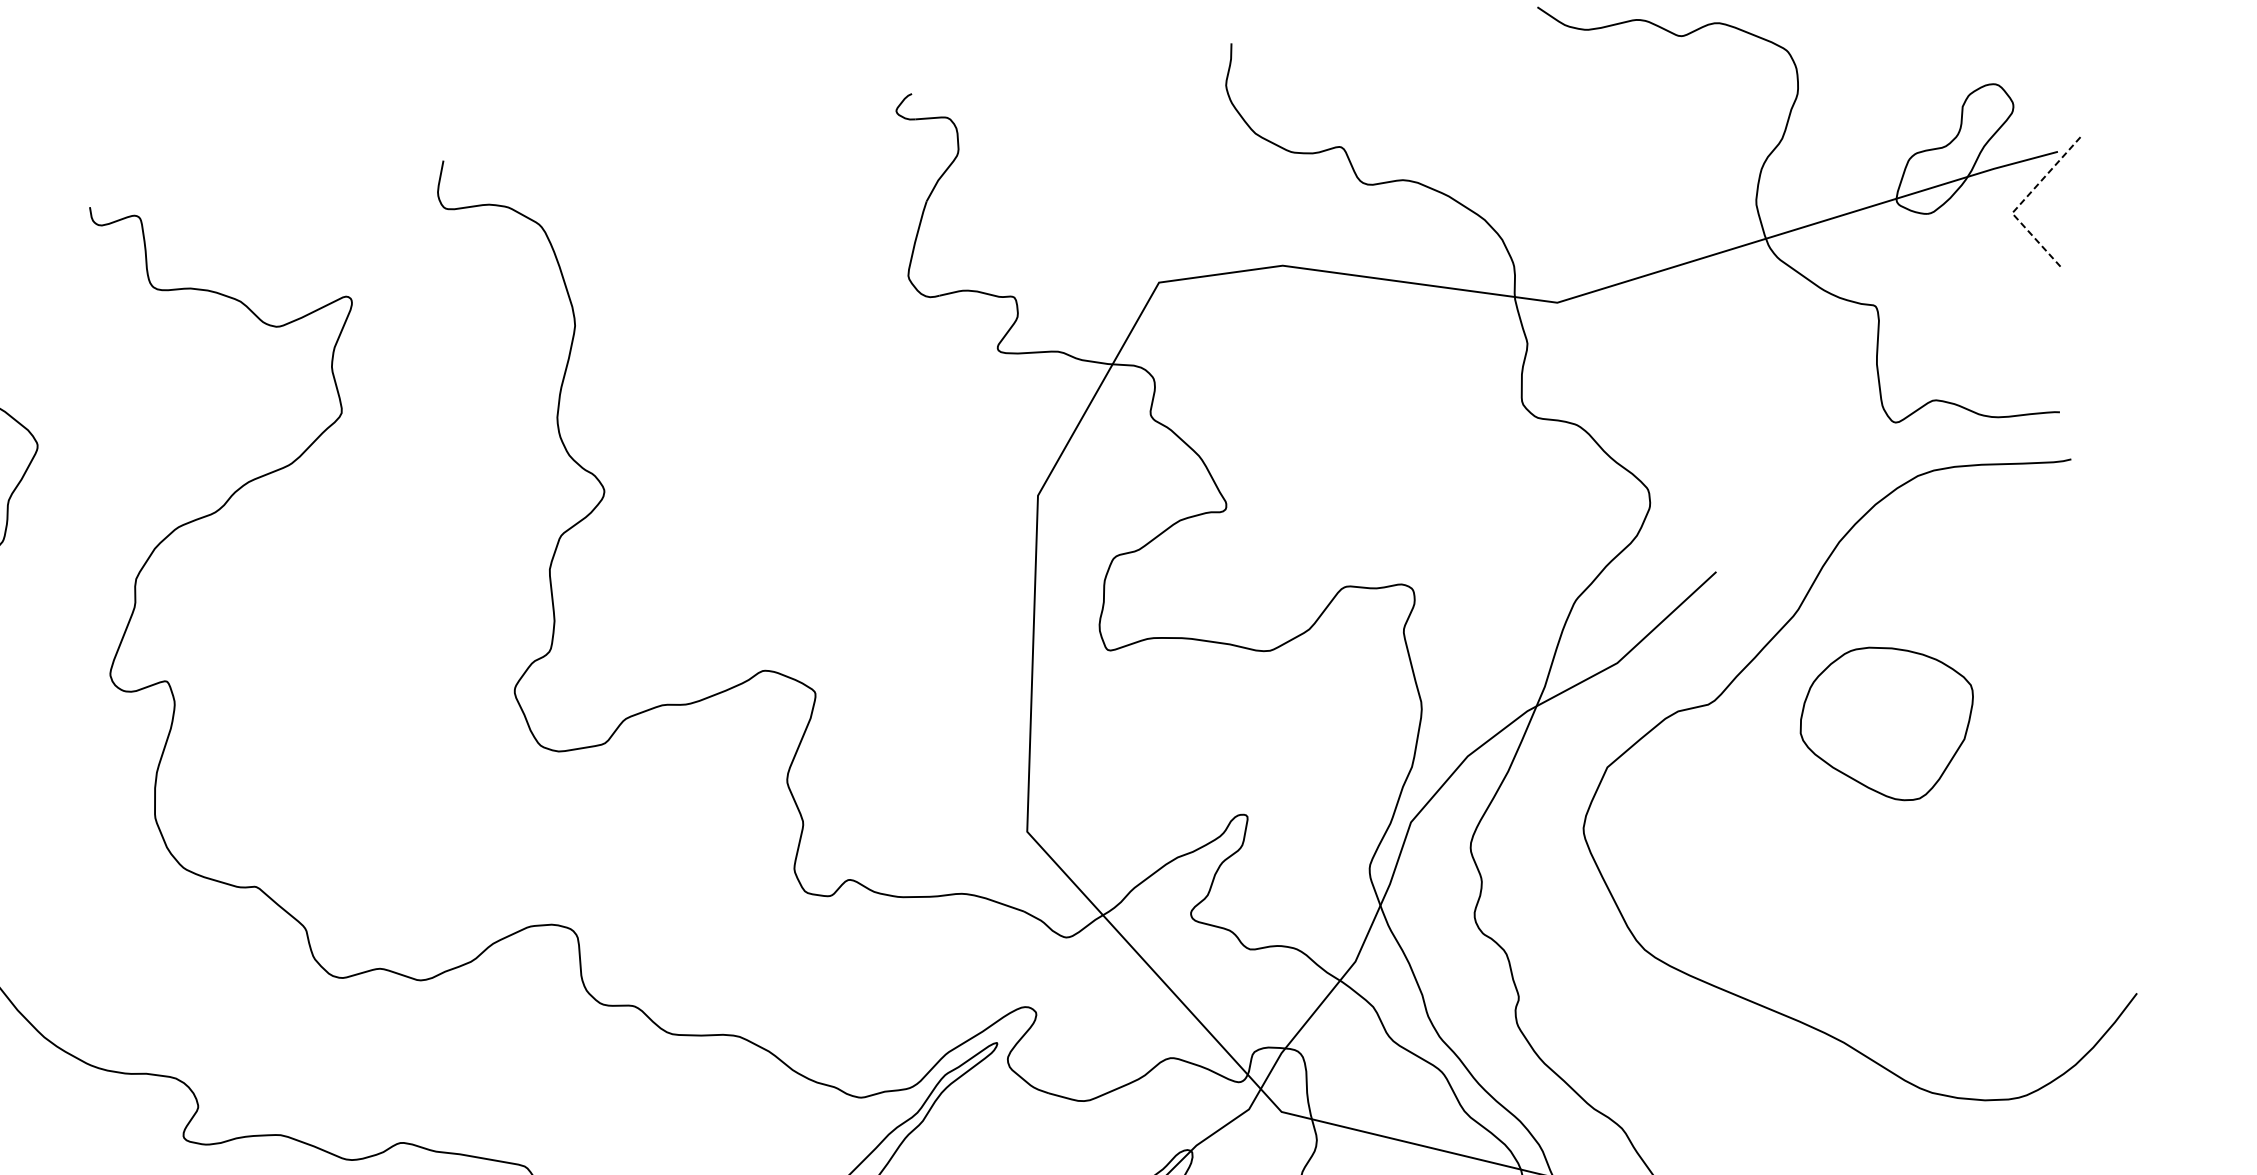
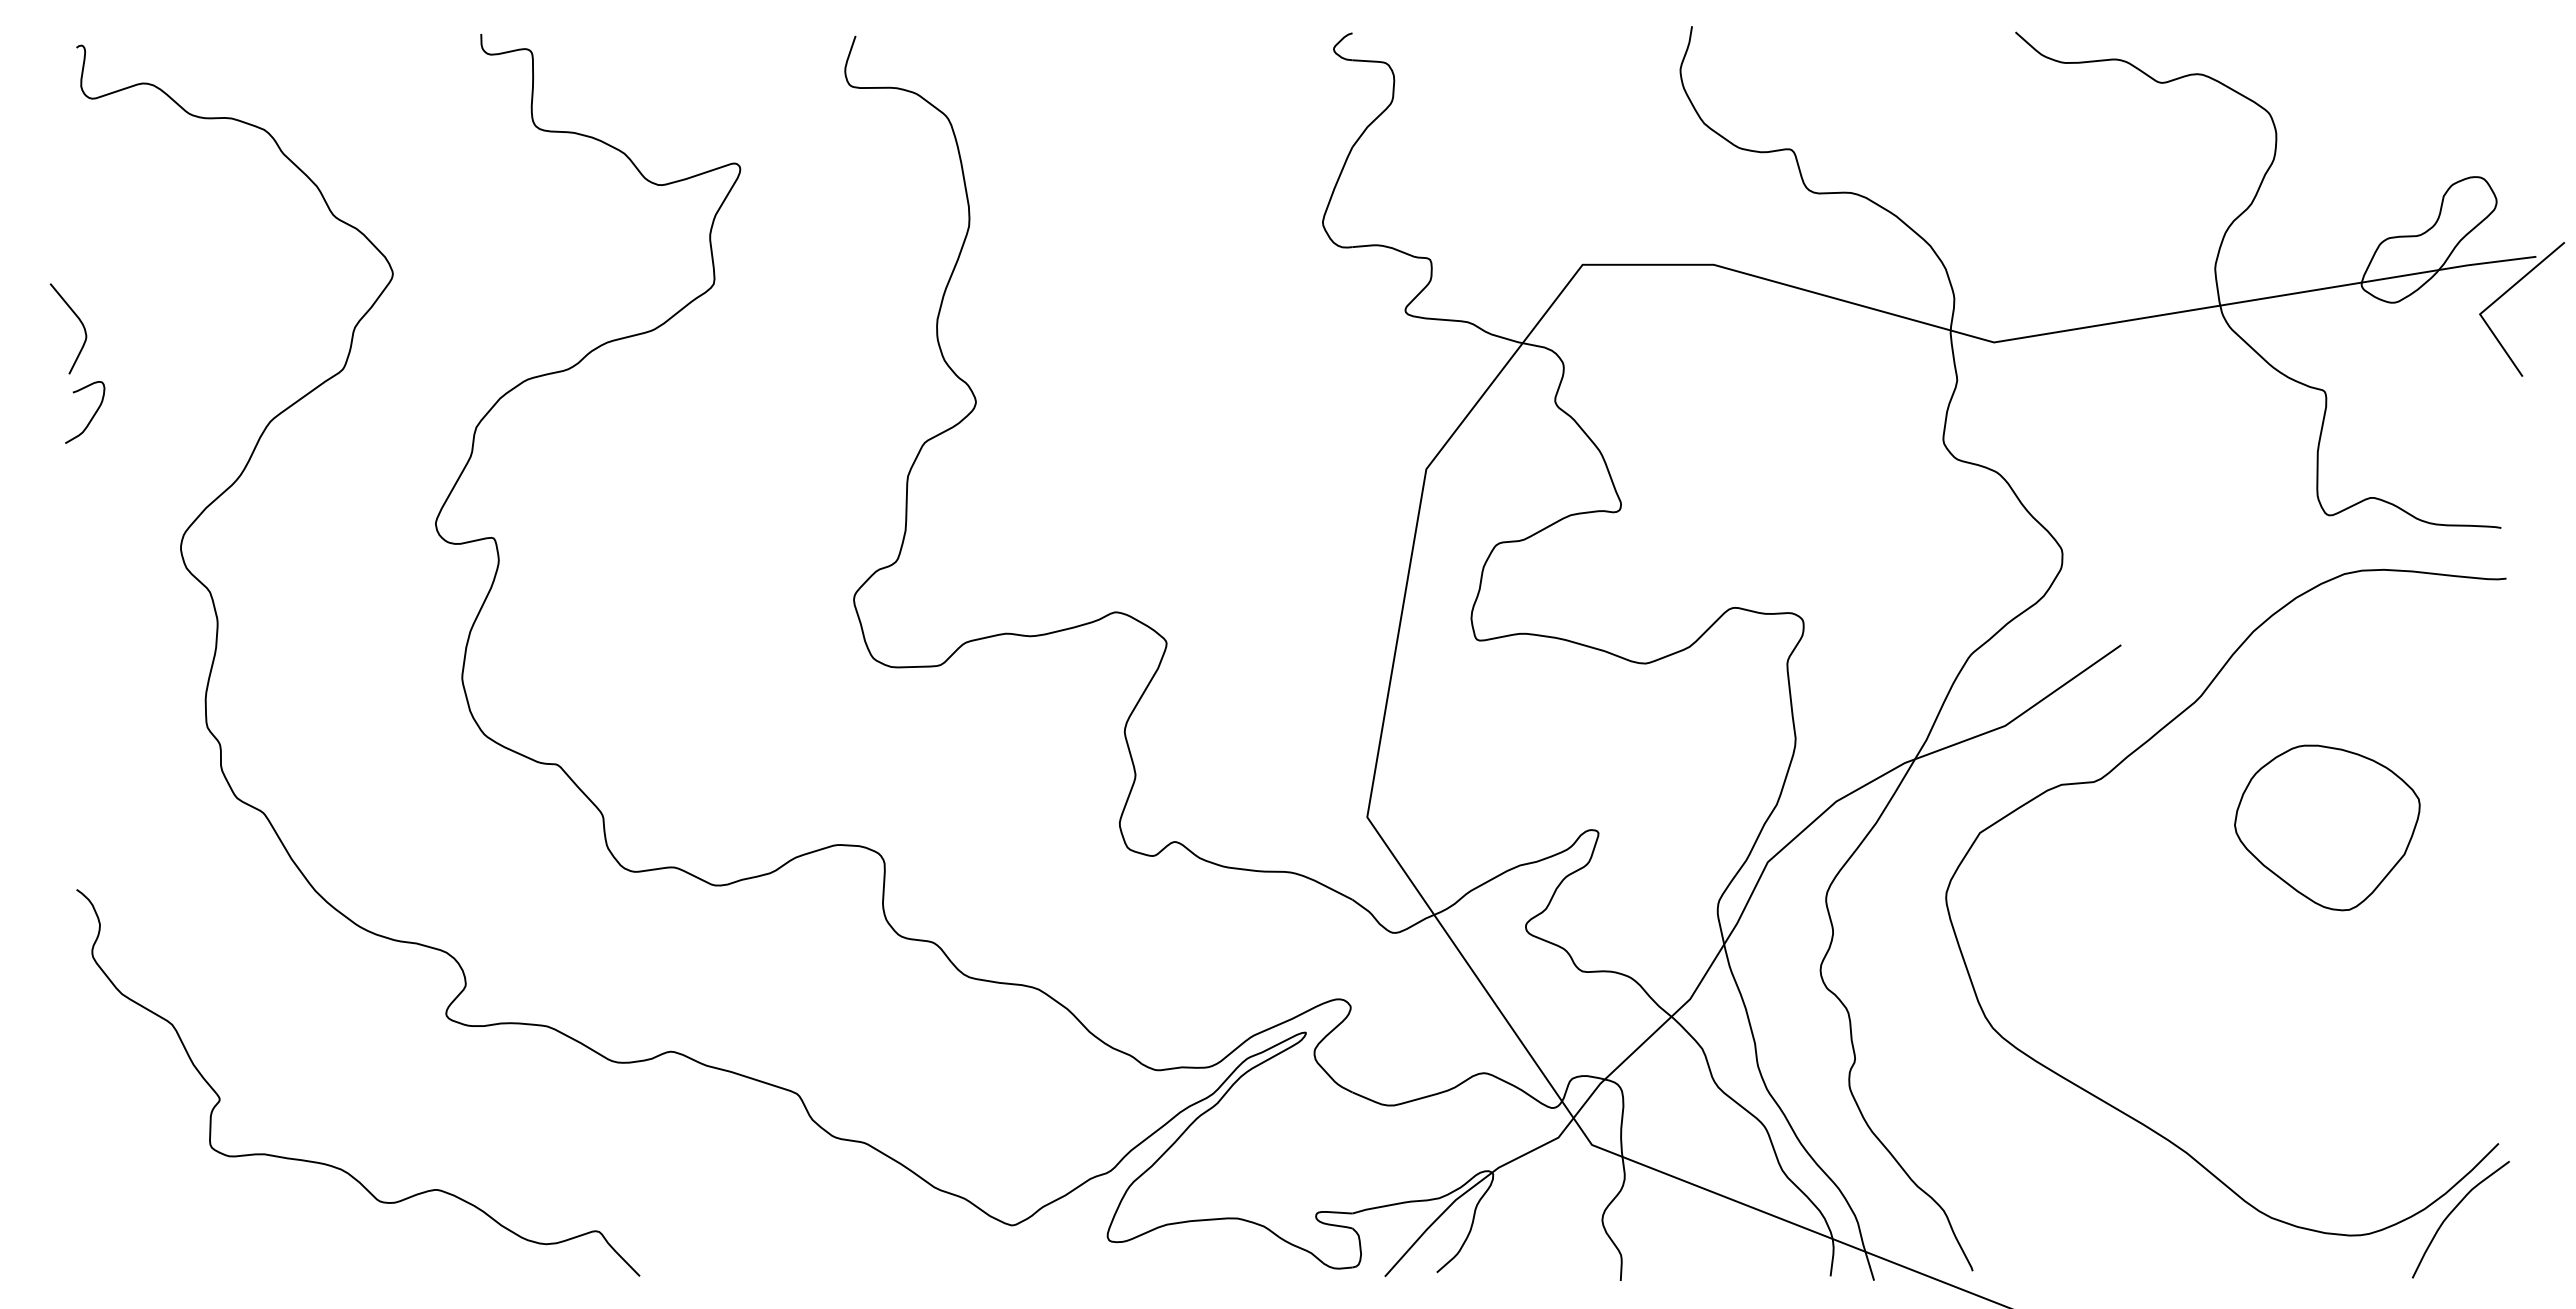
line: (2023, 200) -> (2493, 302), dashed -> solid
part: (1888, 723) -> (2327, 827), moved
curve: (2103, 1063) -> (2453, 1211), added

